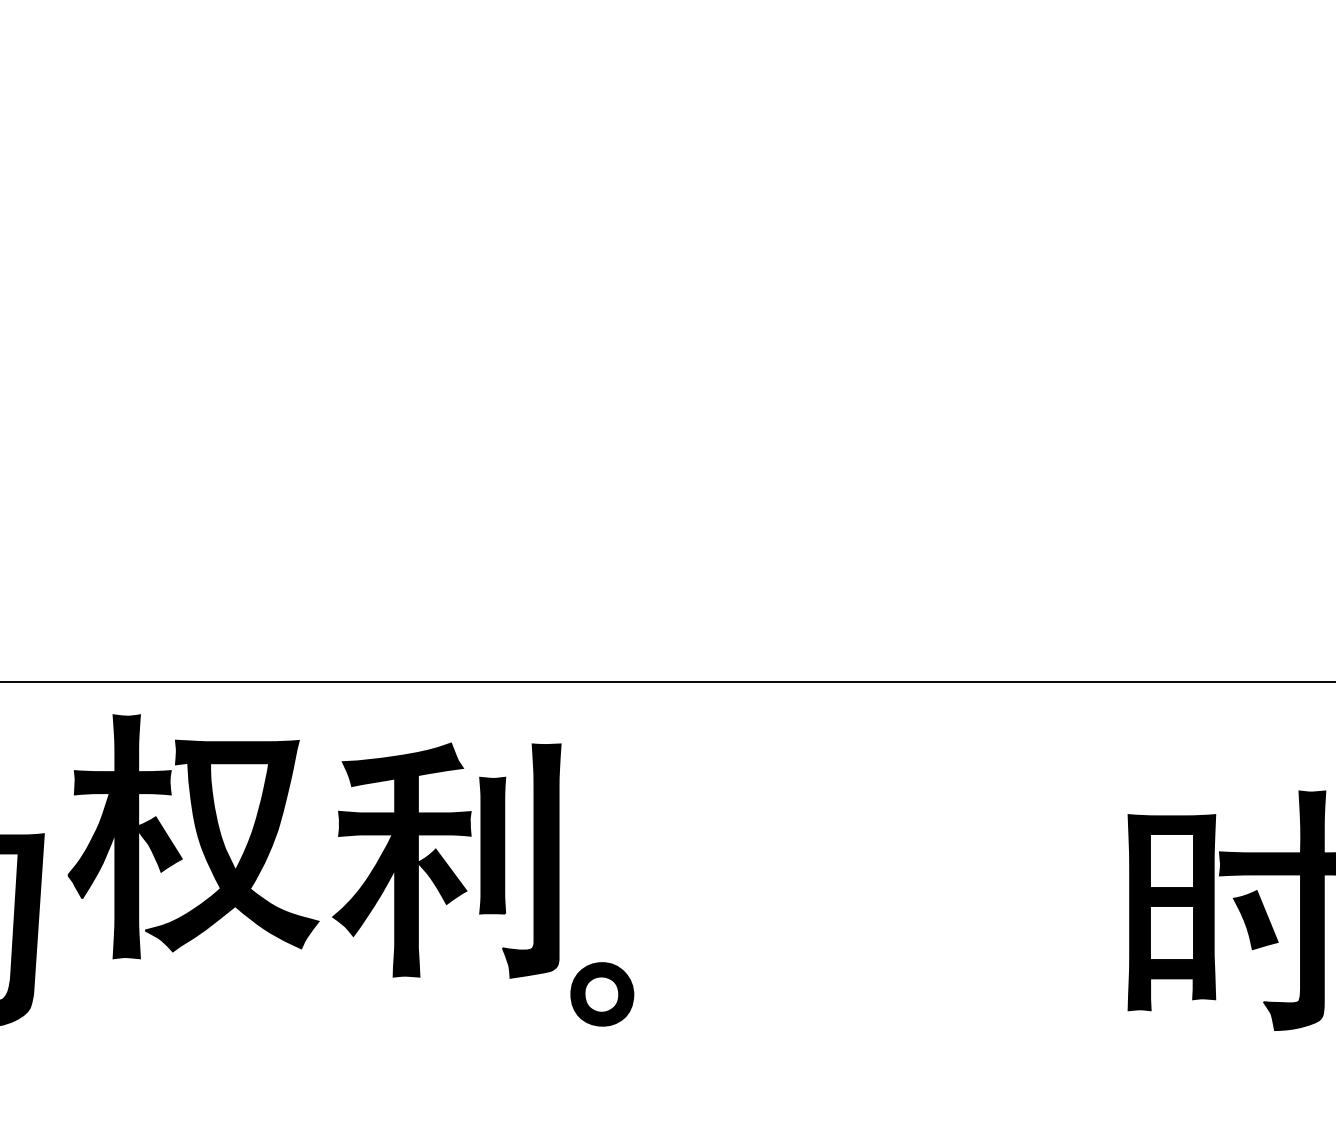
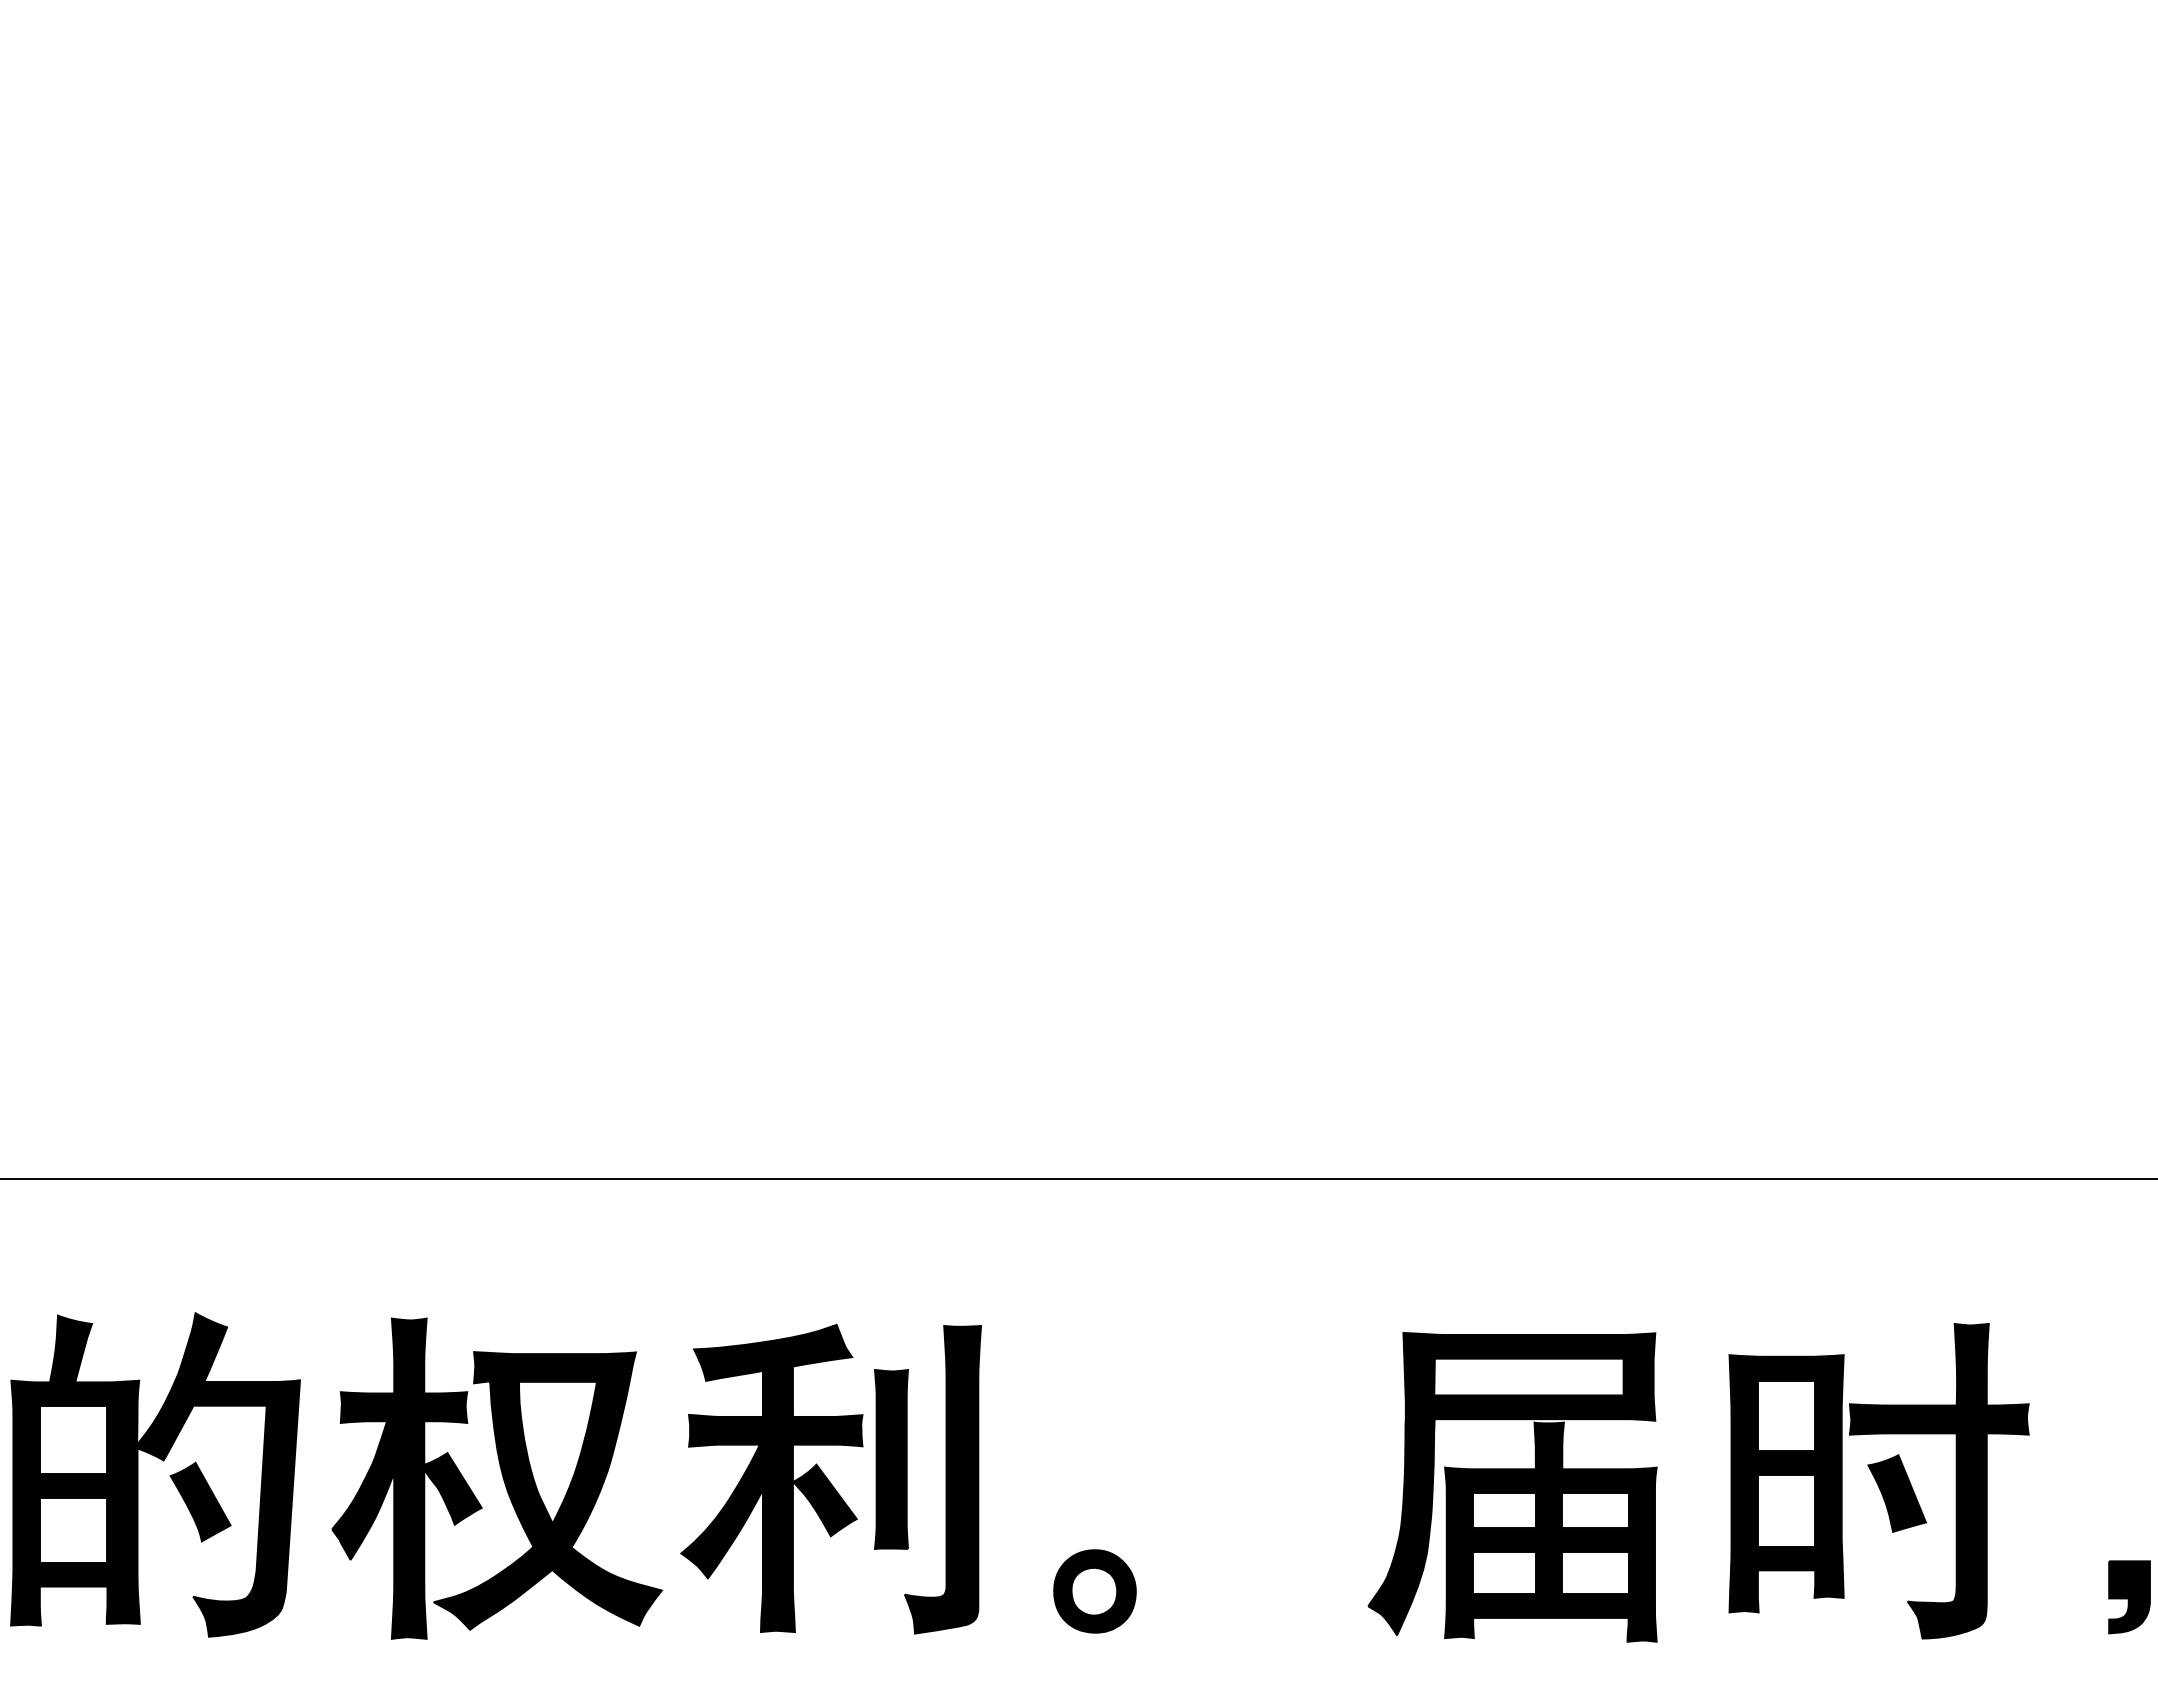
part: (193, 836) -> (497, 1478), moved
part: (446, 860) -> (830, 1479), moved
part: (963, 915) -> (1512, 1487), added
part: (601, 994) -> (1094, 1591), moved

